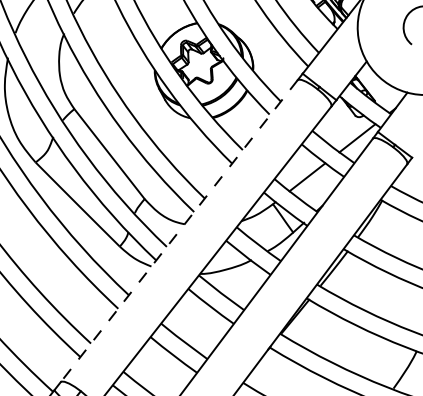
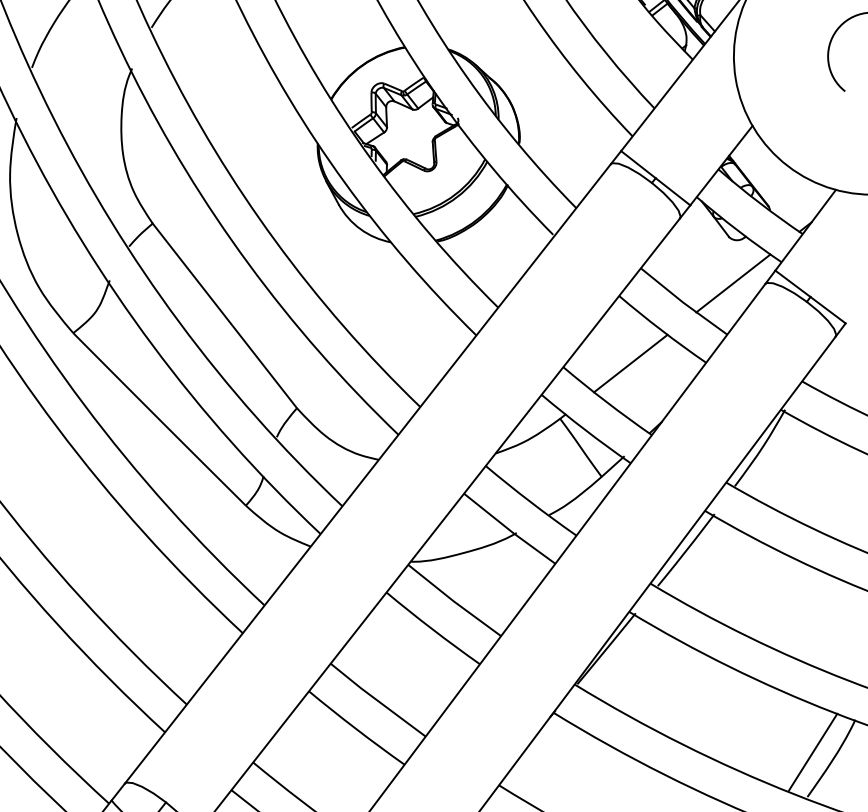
line: (179, 231) -> (368, 474), dashed -> solid
line: (396, 366) -> (813, 751), added

